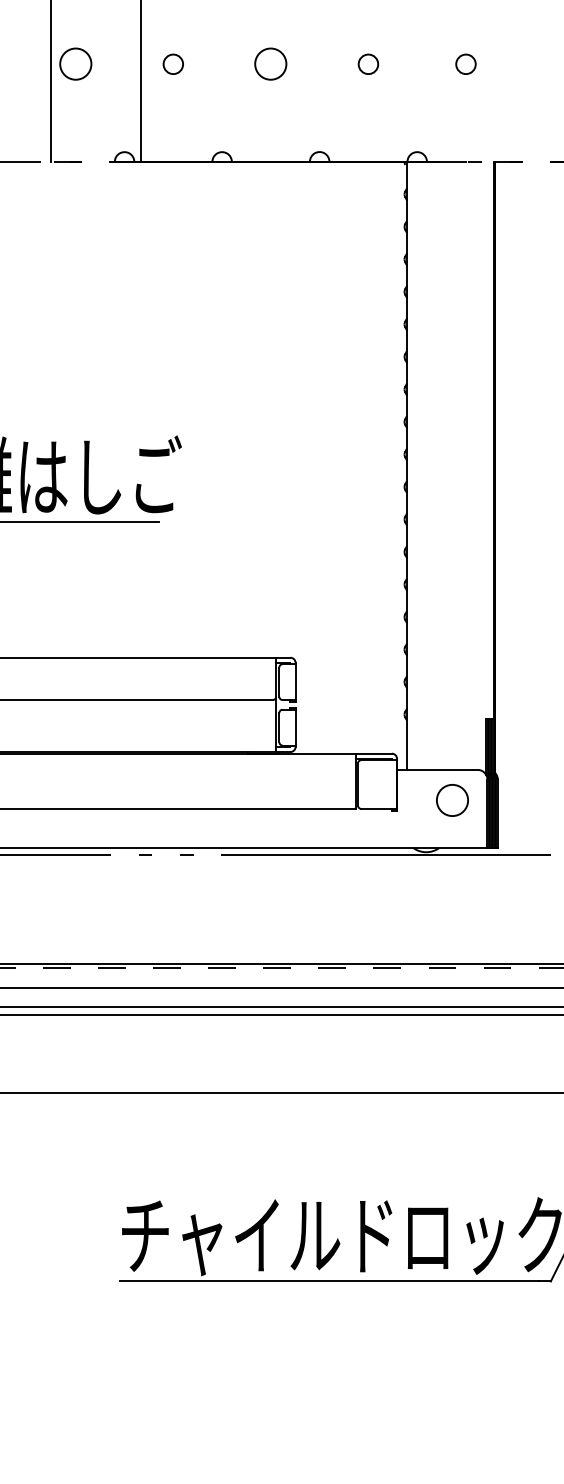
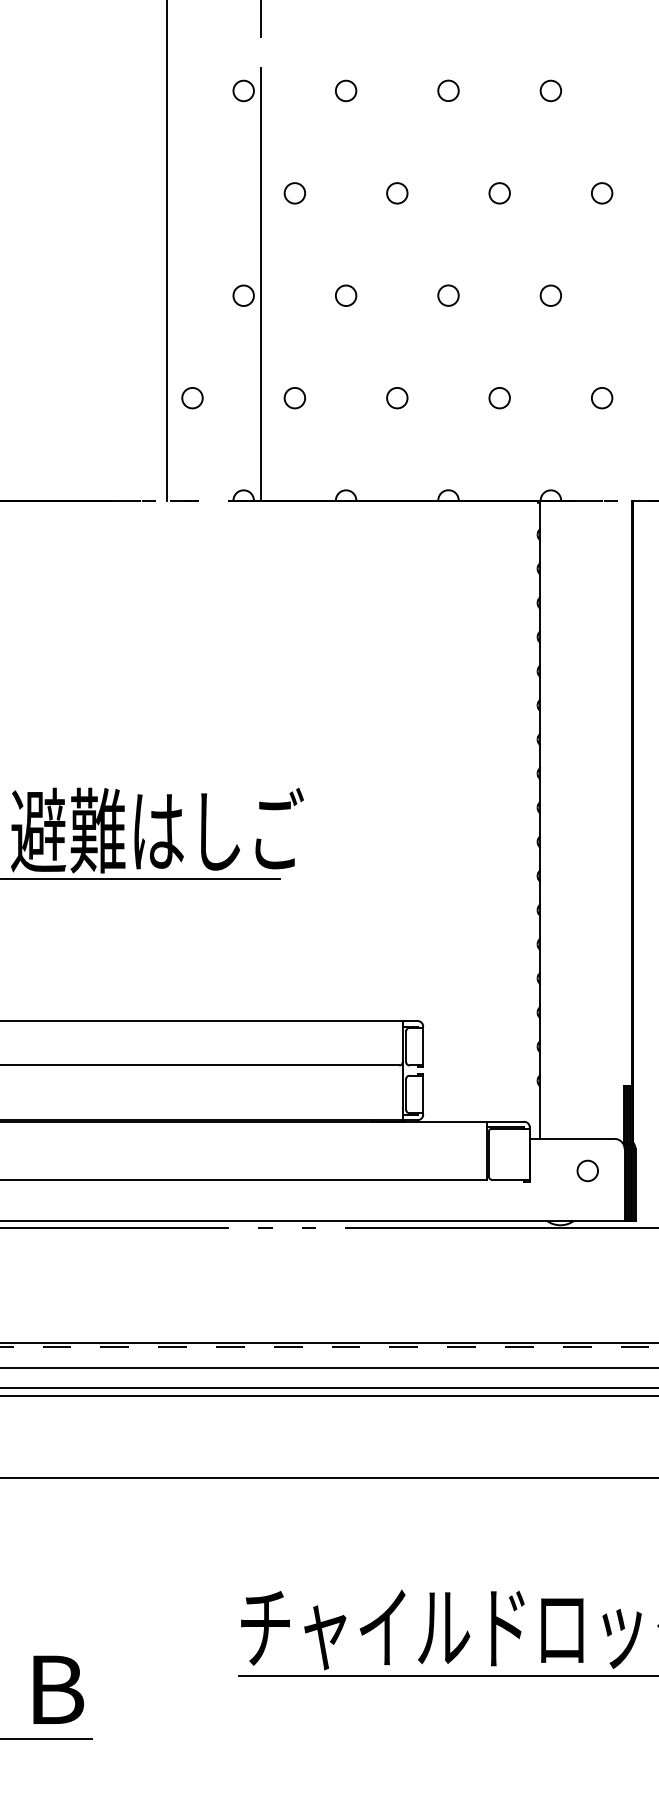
circle: (75, 64) -> (192, 398), size x0.62
circle: (271, 64) -> (397, 398), size x0.62
circle: (452, 800) -> (587, 1170), size x0.62

